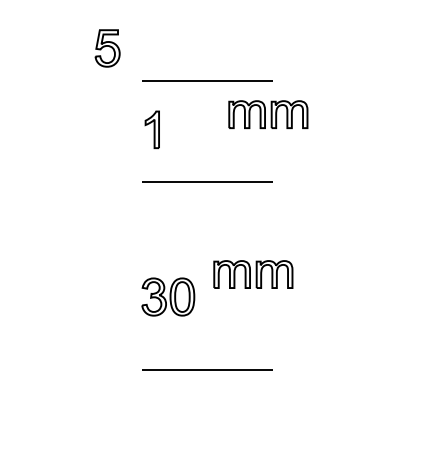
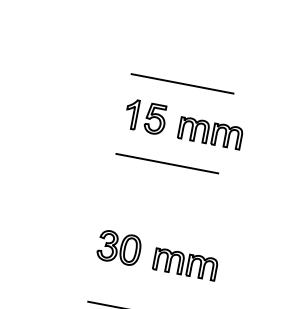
part: (107, 48) -> (155, 119), moved
part: (268, 114) -> (210, 133), moved
part: (253, 274) -> (185, 264), moved

